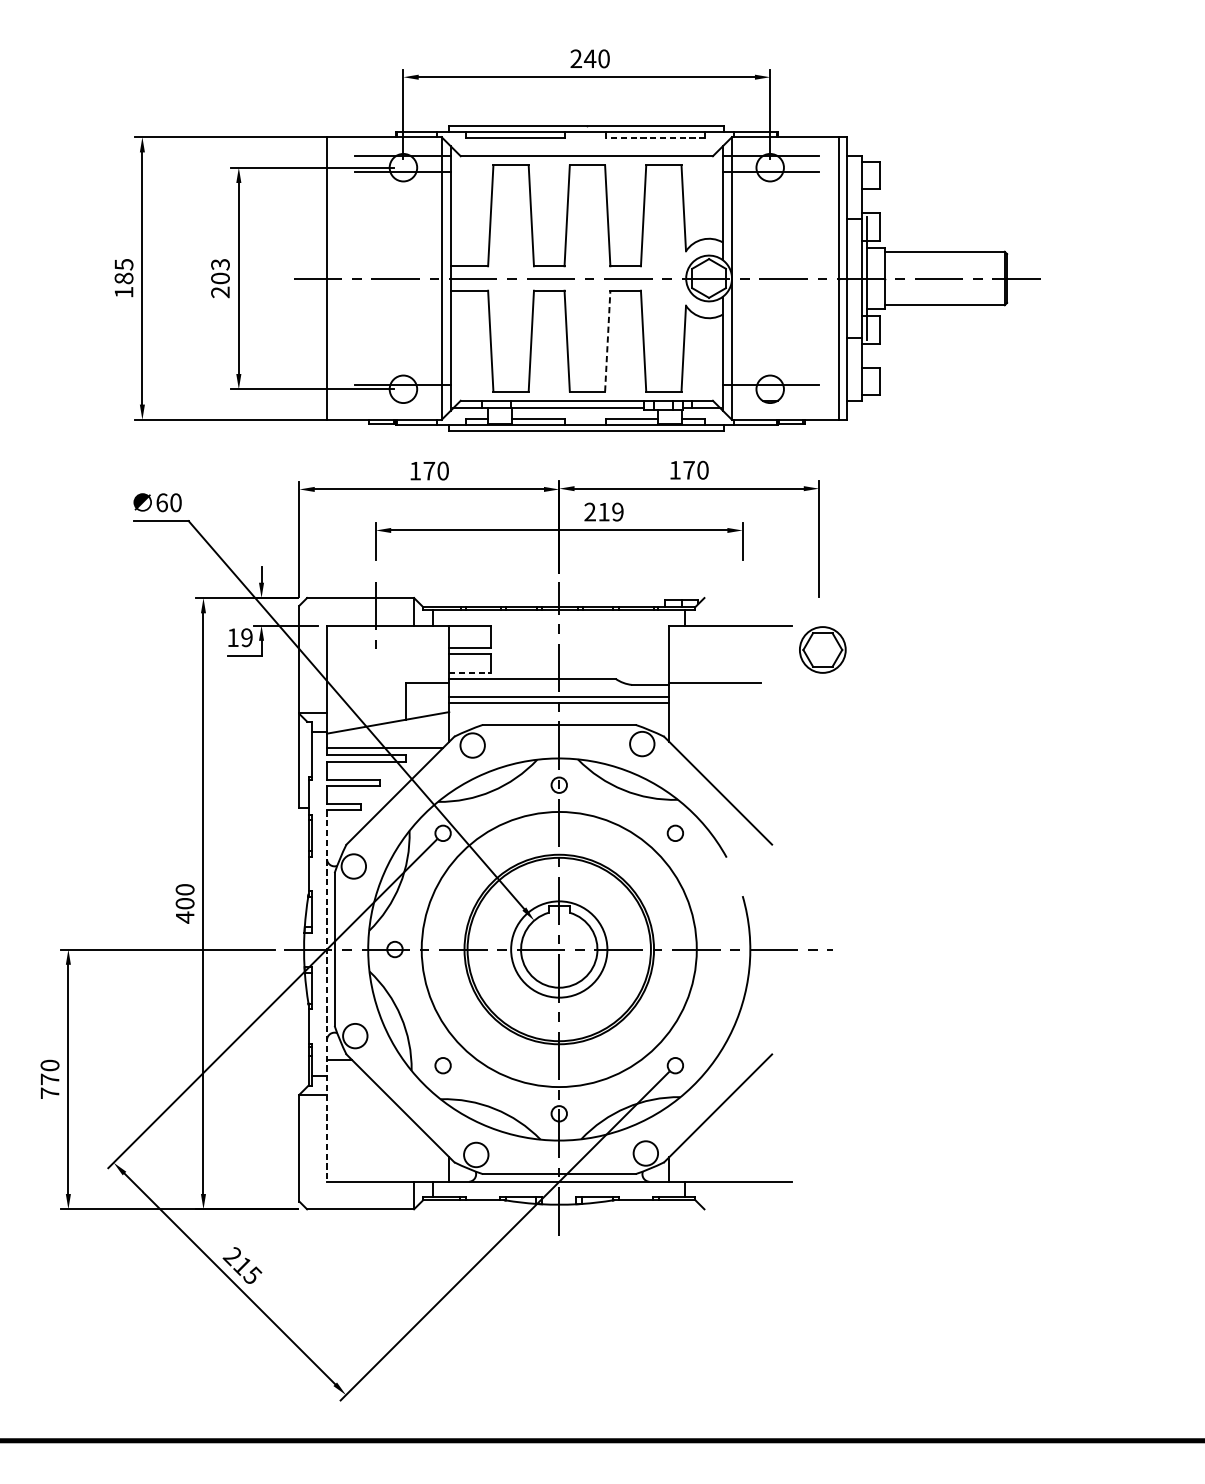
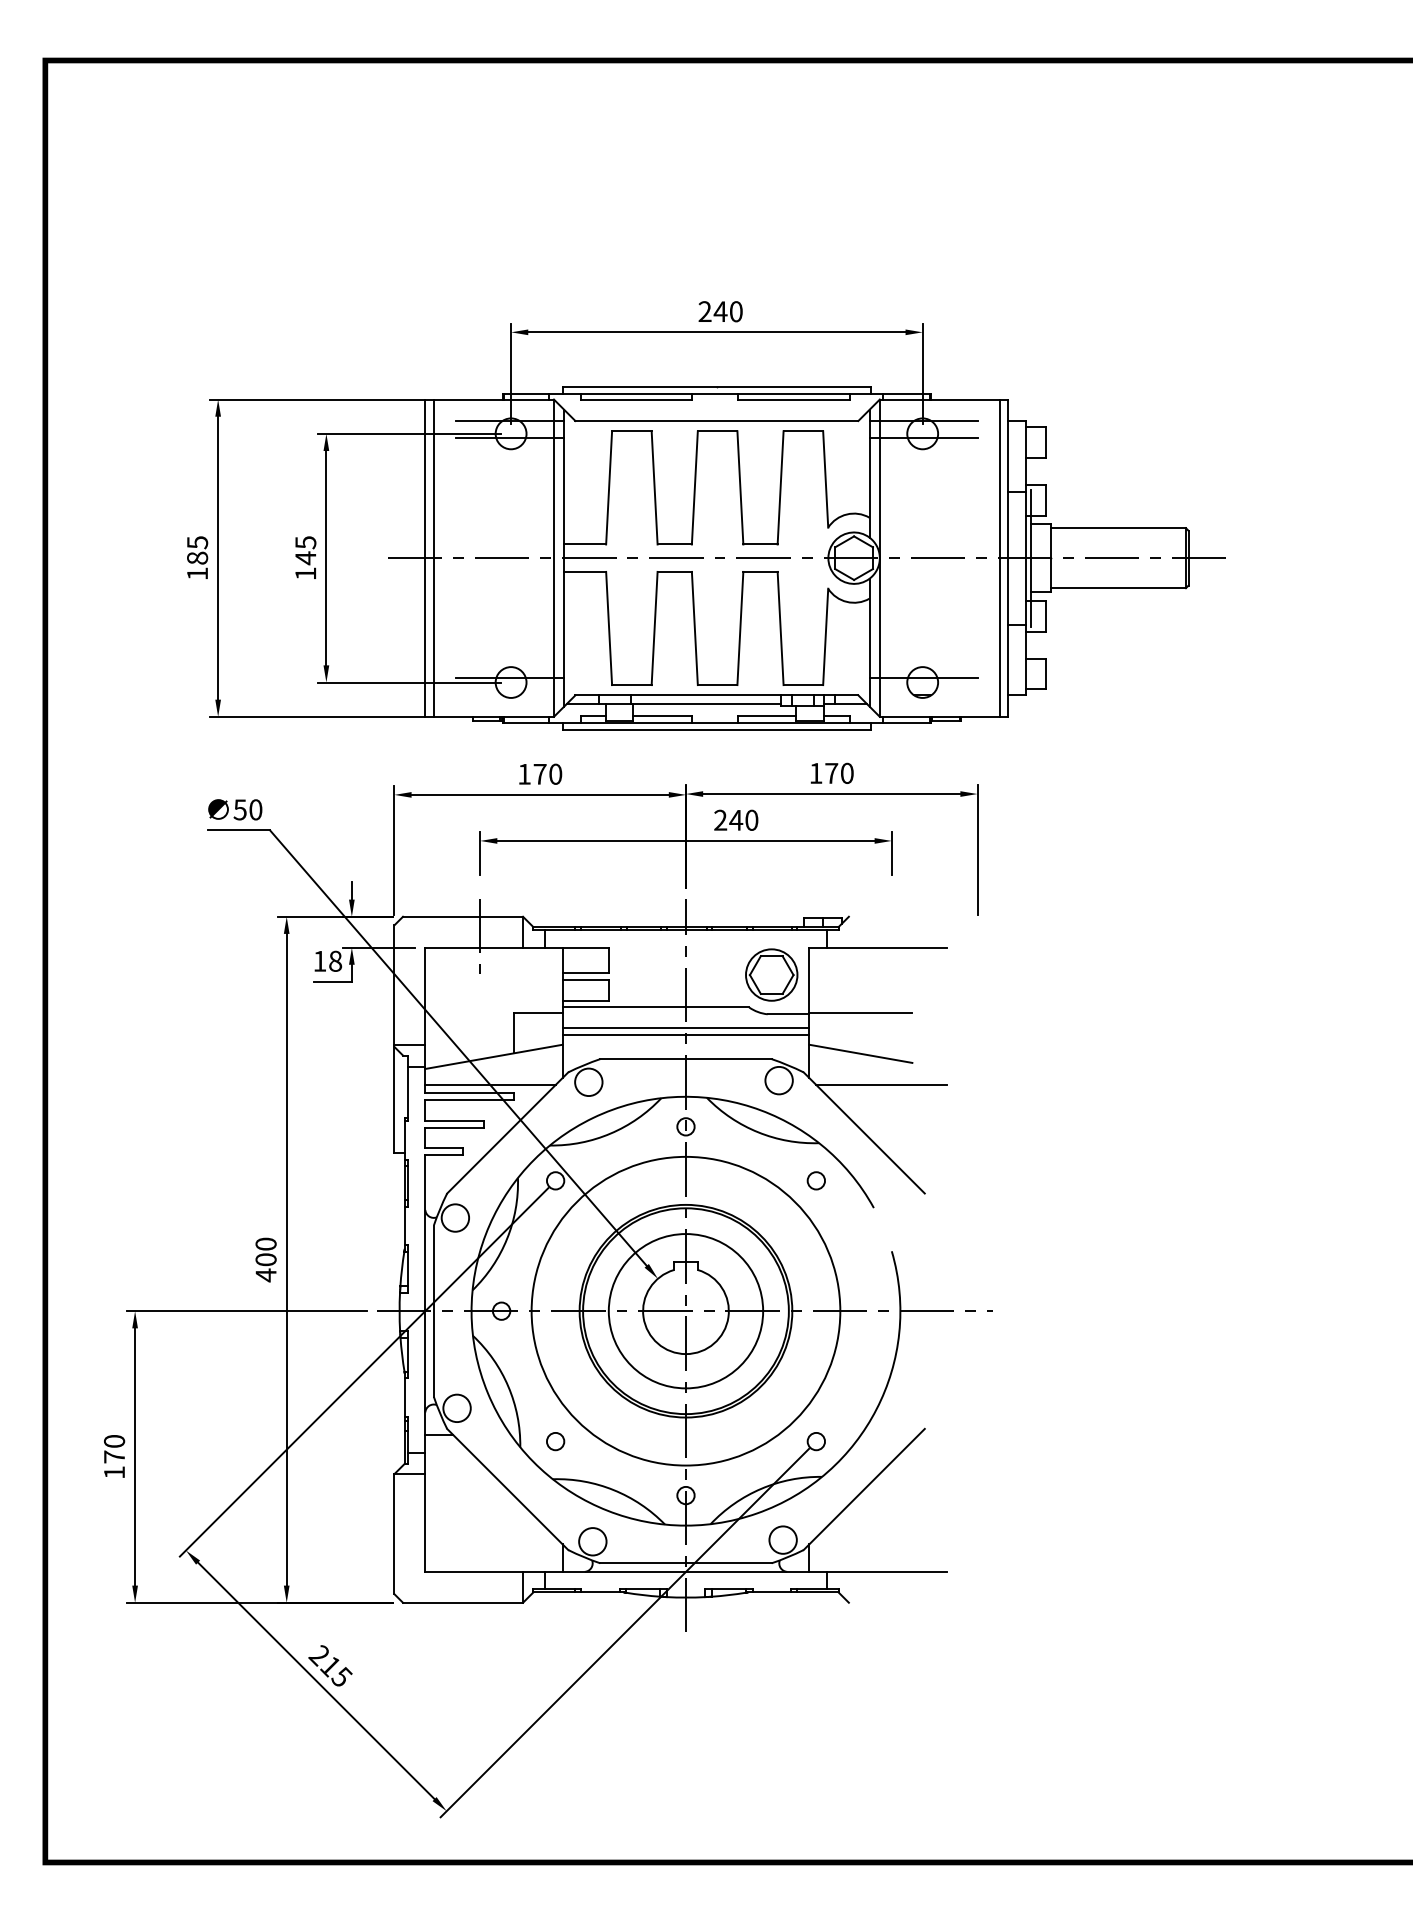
line: (655, 137) -> (793, 400), dashed -> solid
line: (334, 277) -> (433, 557), added
text: (220, 278) -> (305, 558), 203 -> 145
line: (607, 341) -> (740, 628), dashed -> solid
text: (161, 502) -> (239, 809), 60 -> 50
text: (610, 511) -> (743, 819), 219 -> 240
text: (246, 637) -> (335, 960), 19 -> 18
part: (822, 649) -> (771, 974), moved
line: (470, 672) -> (586, 1000), dashed -> solid
line: (714, 719) -> (860, 1053), added
line: (733, 747) -> (881, 1084), added
circle: (558, 949) -> (685, 1311), size x1.43
line: (327, 997) -> (425, 1364), dashed -> solid
text: (50, 1093) -> (114, 1472), 770 -> 170

